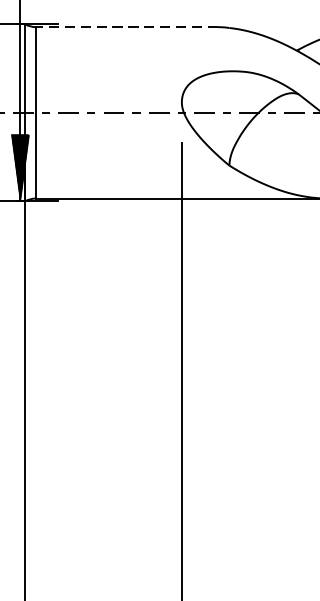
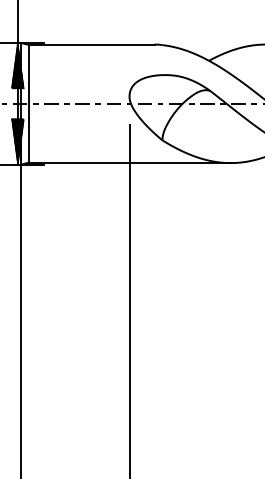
line: (126, 27) -> (91, 44), dashed -> solid
hatch: (19, 57) -> (17, 65), added

